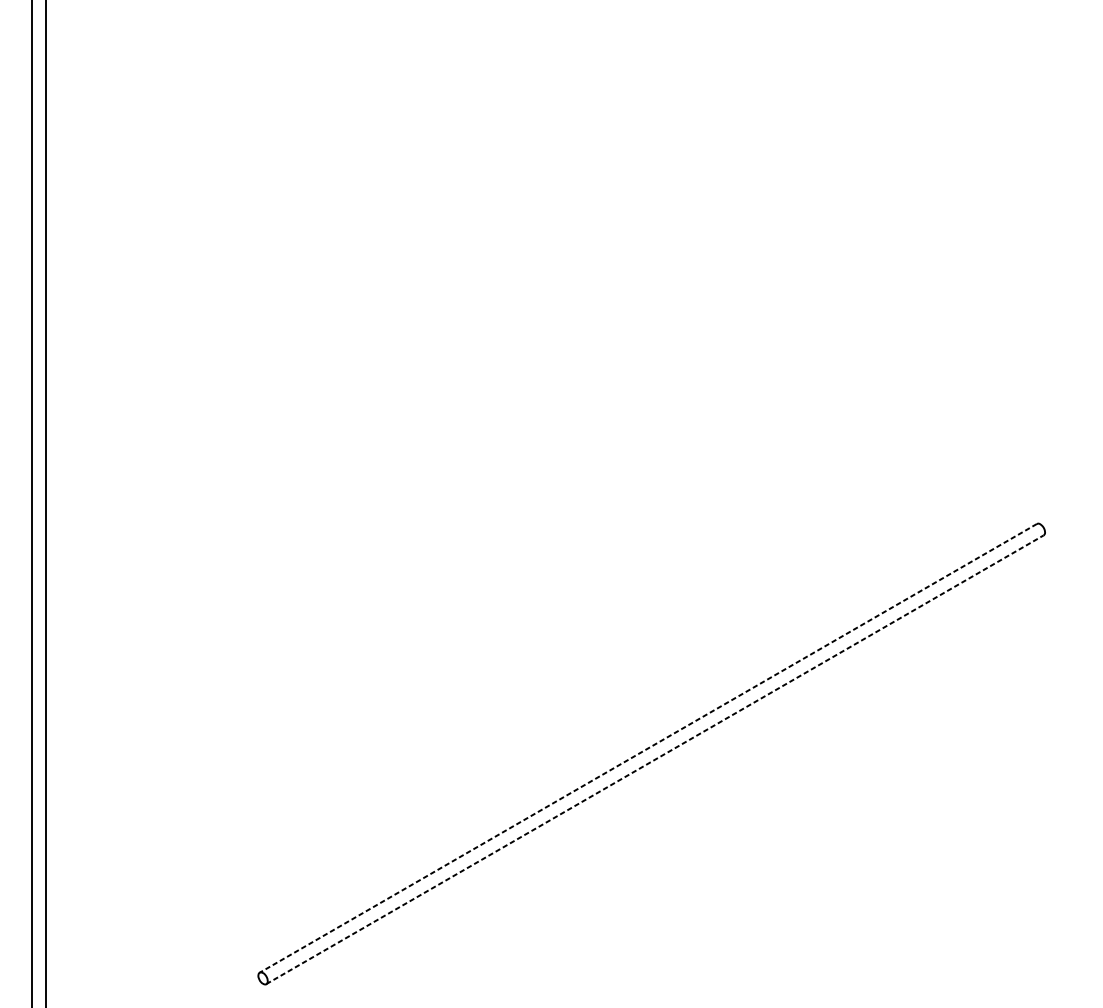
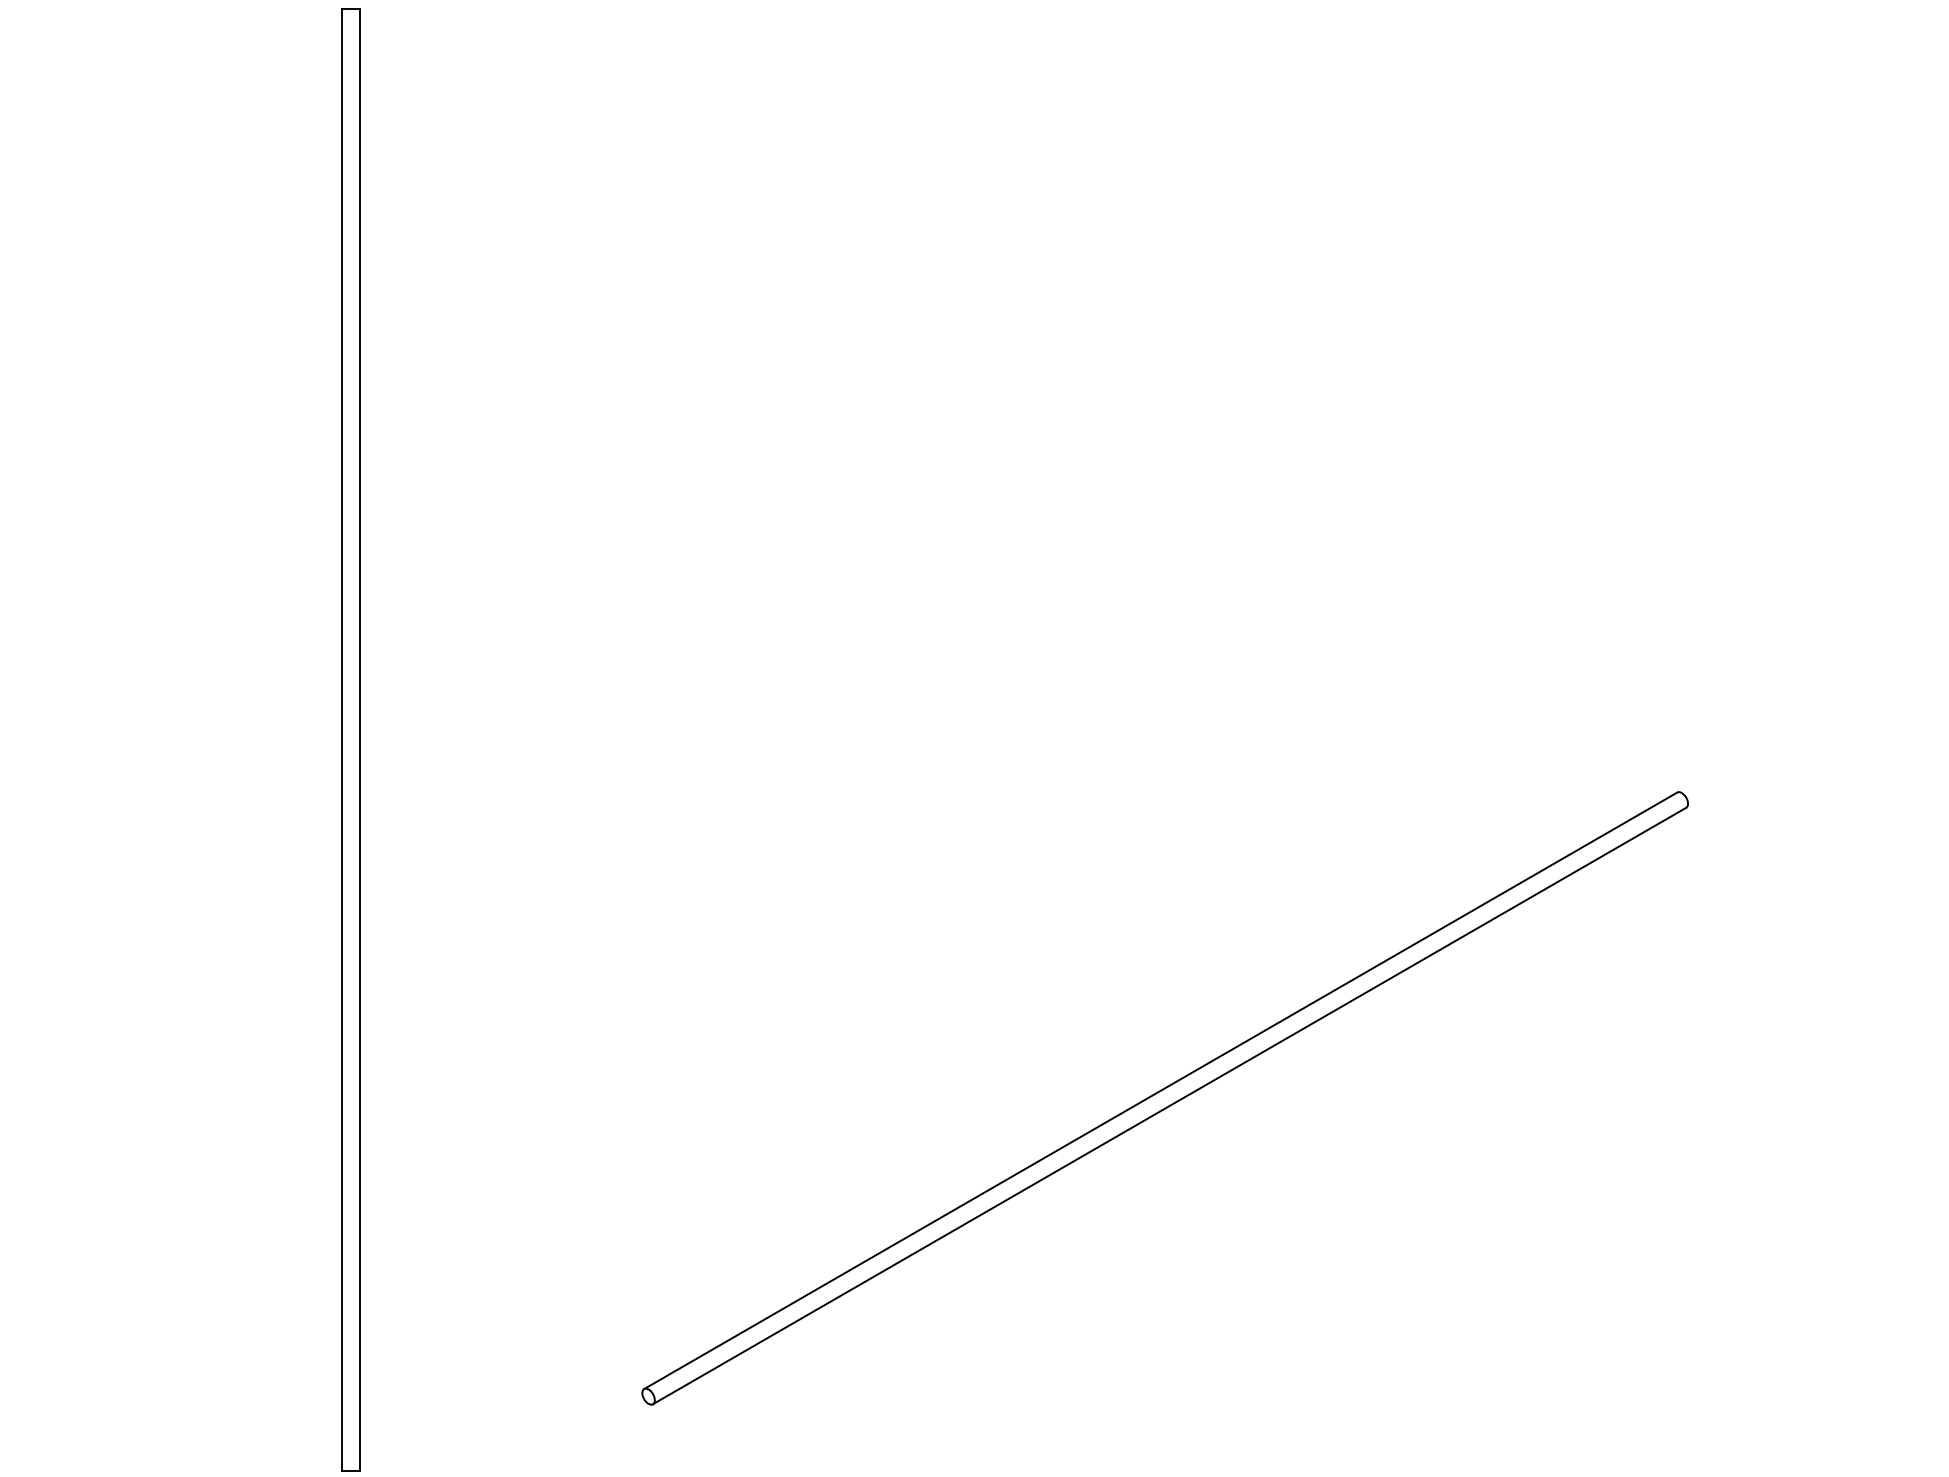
line: (648, 748) -> (1160, 1091), dashed -> solid
line: (654, 760) -> (1169, 1106), dashed -> solid

